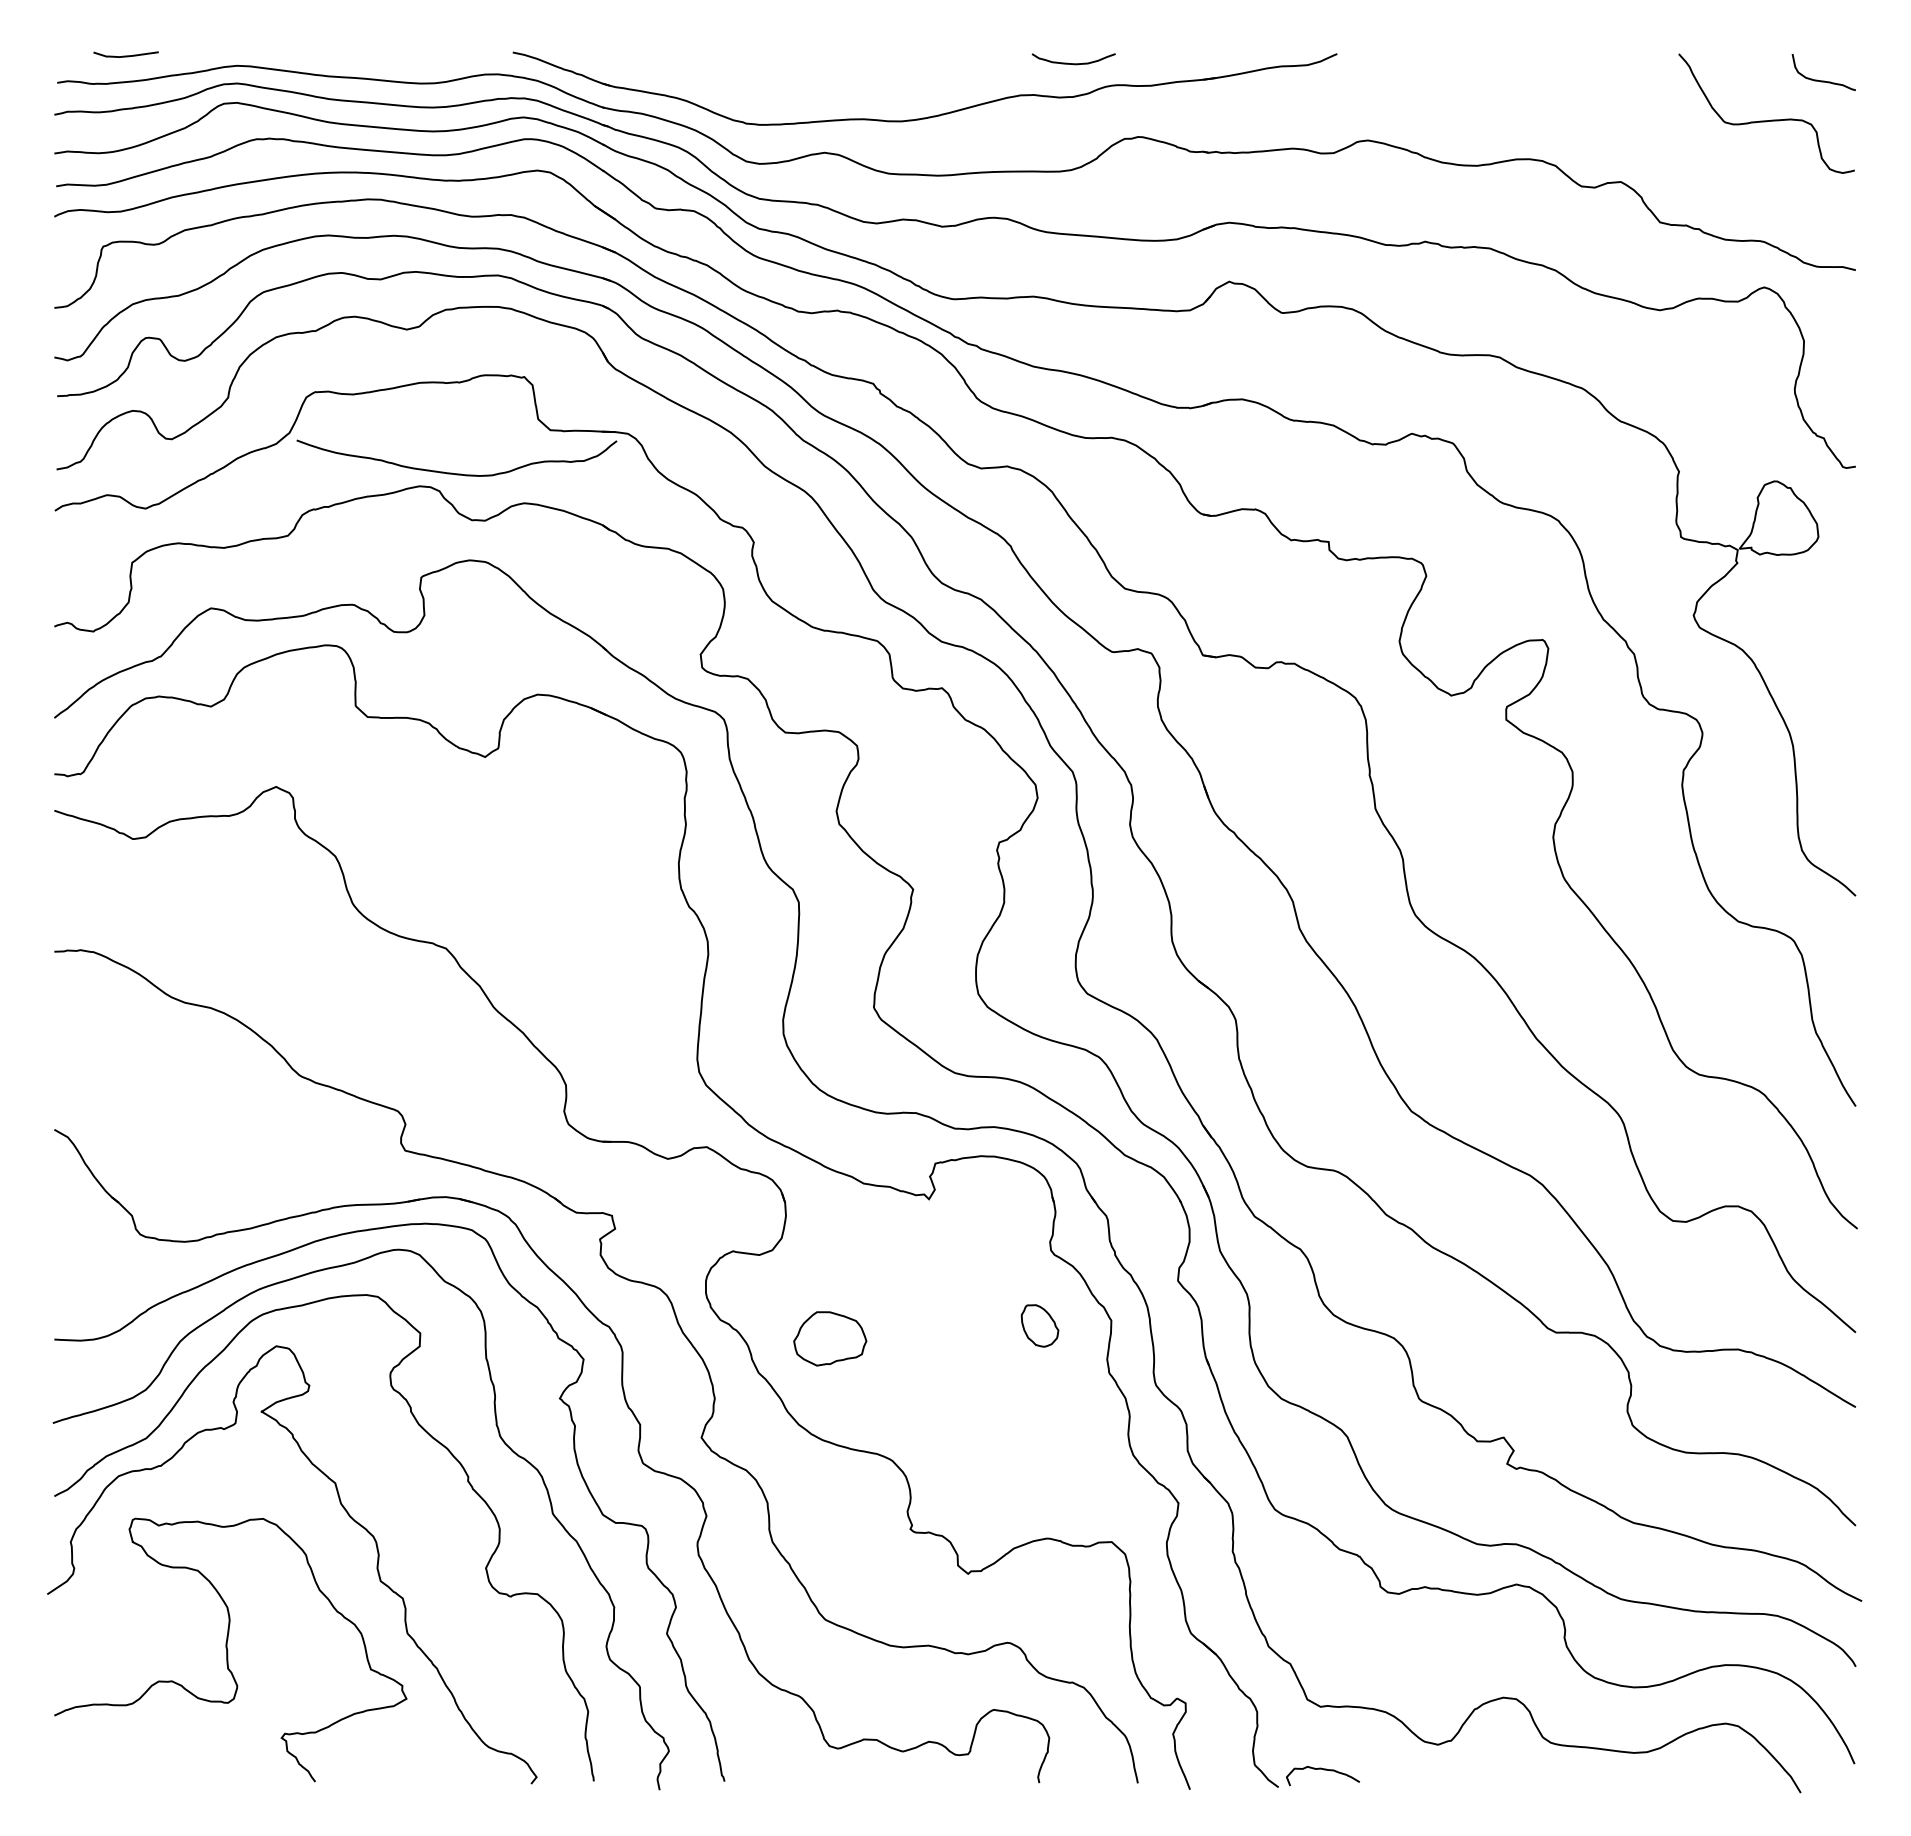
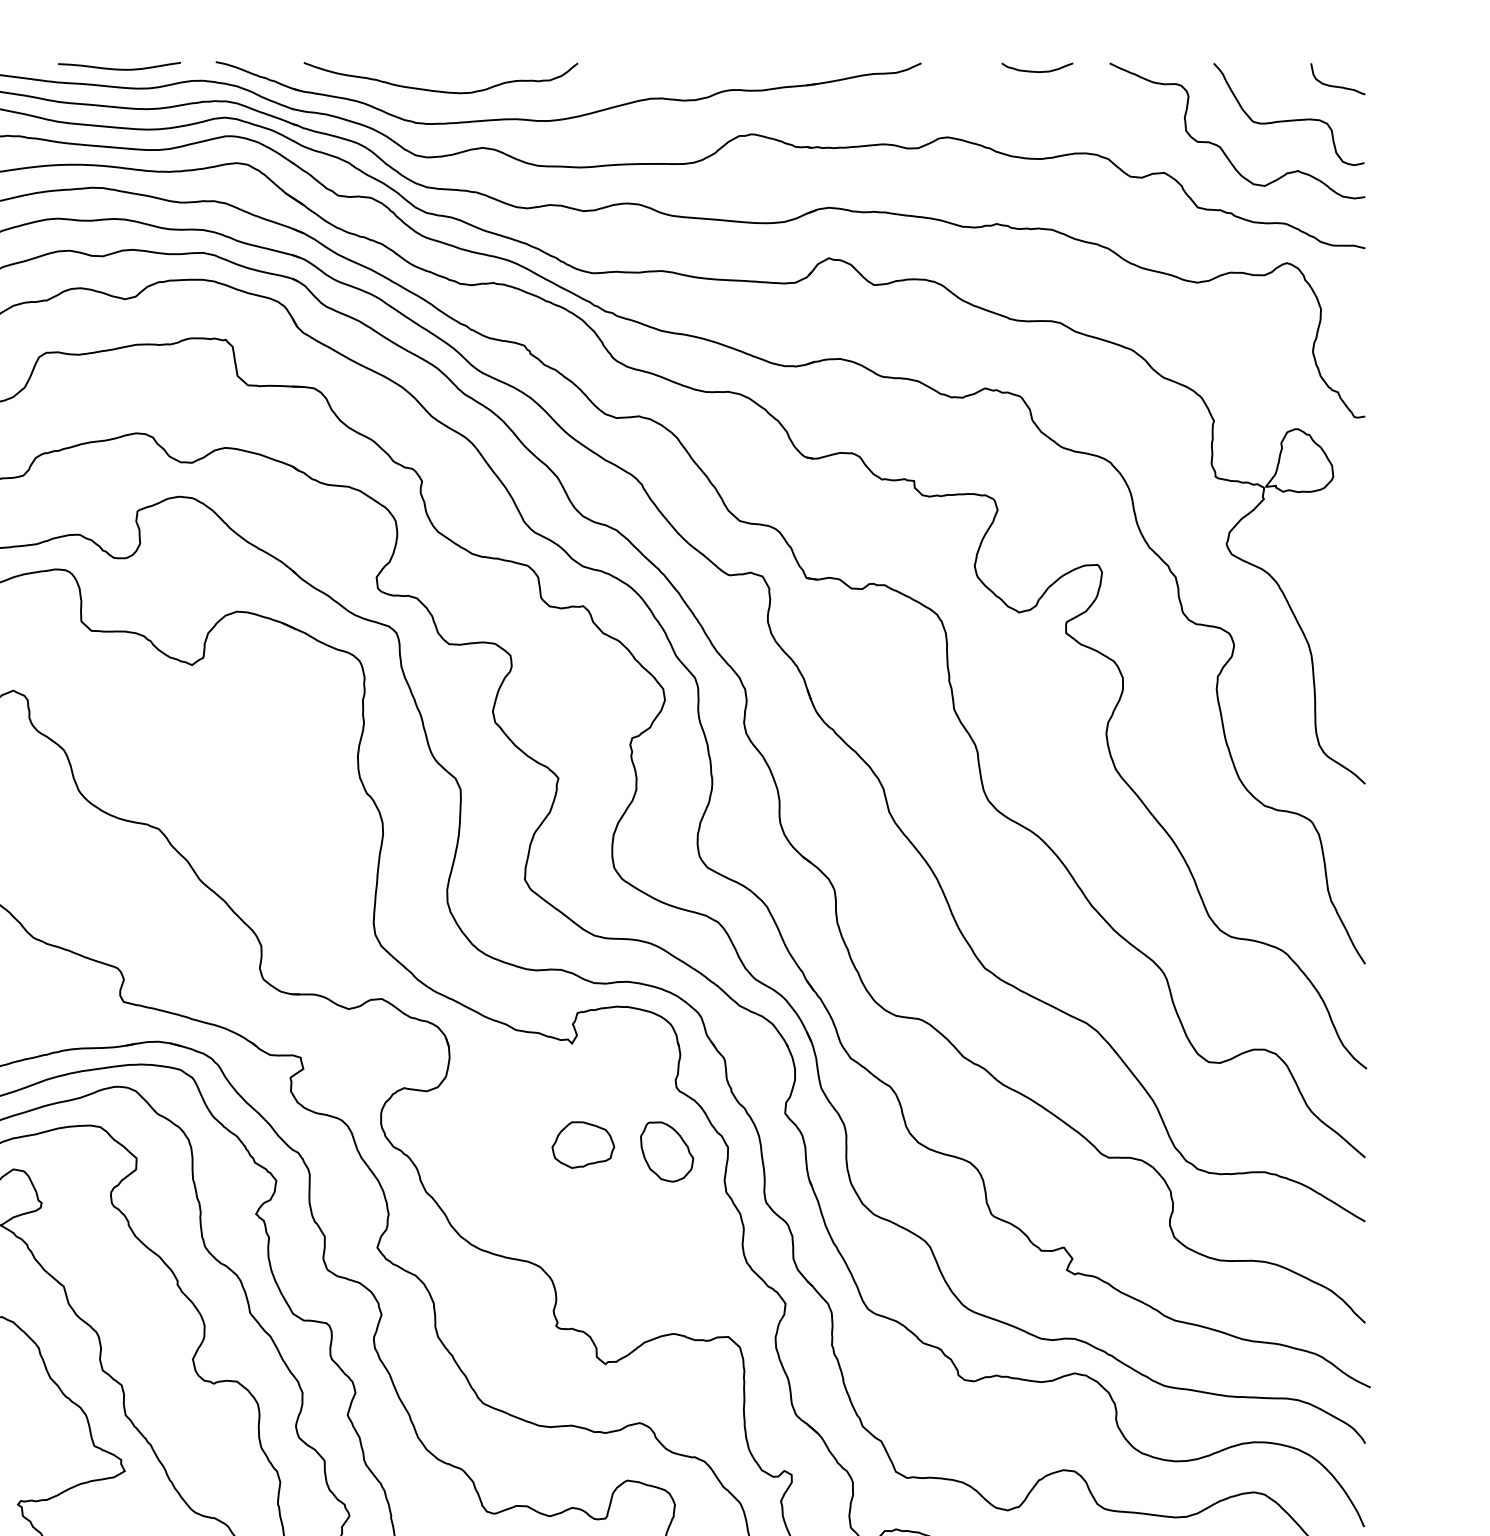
curve: (400, 60) -> (119, 68), added
curve: (1073, 63) -> (1037, 71), moved
curve: (1686, 151) -> (1220, 146), added
curve: (452, 472) -> (437, 90), moved
part: (1039, 1325) -> (666, 1151), size x1.67
part: (830, 1338) -> (583, 1144), moved

